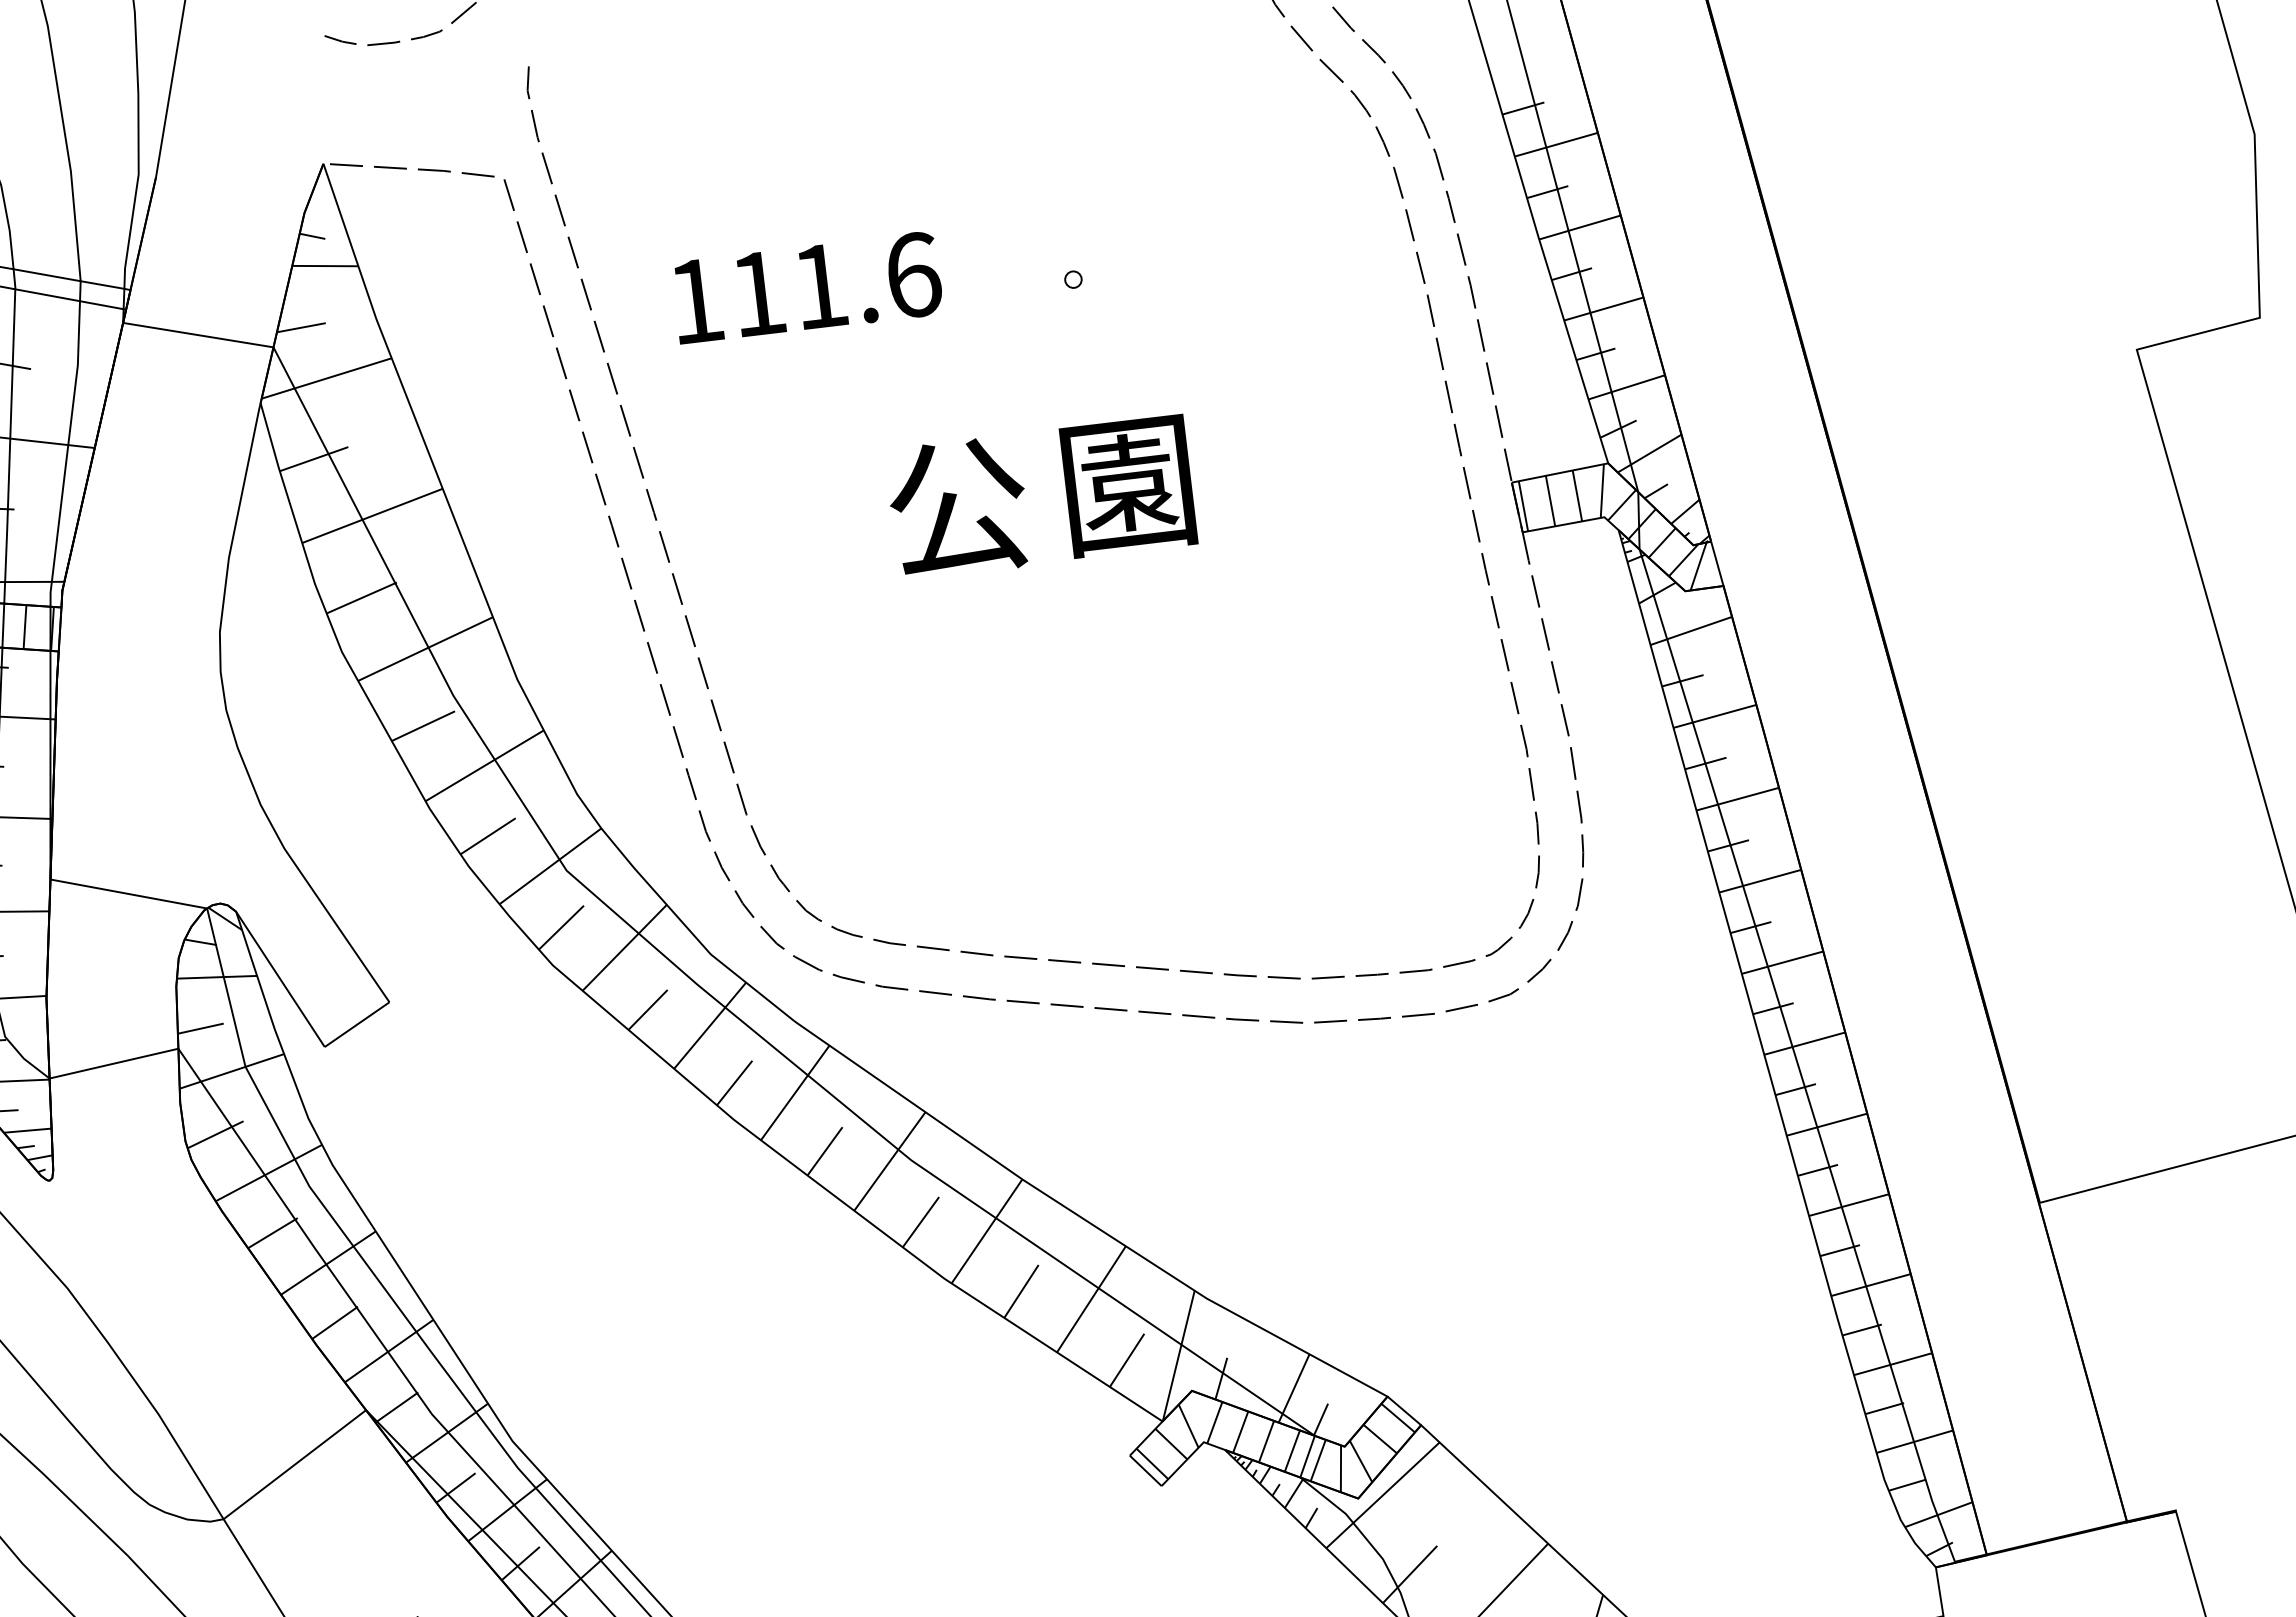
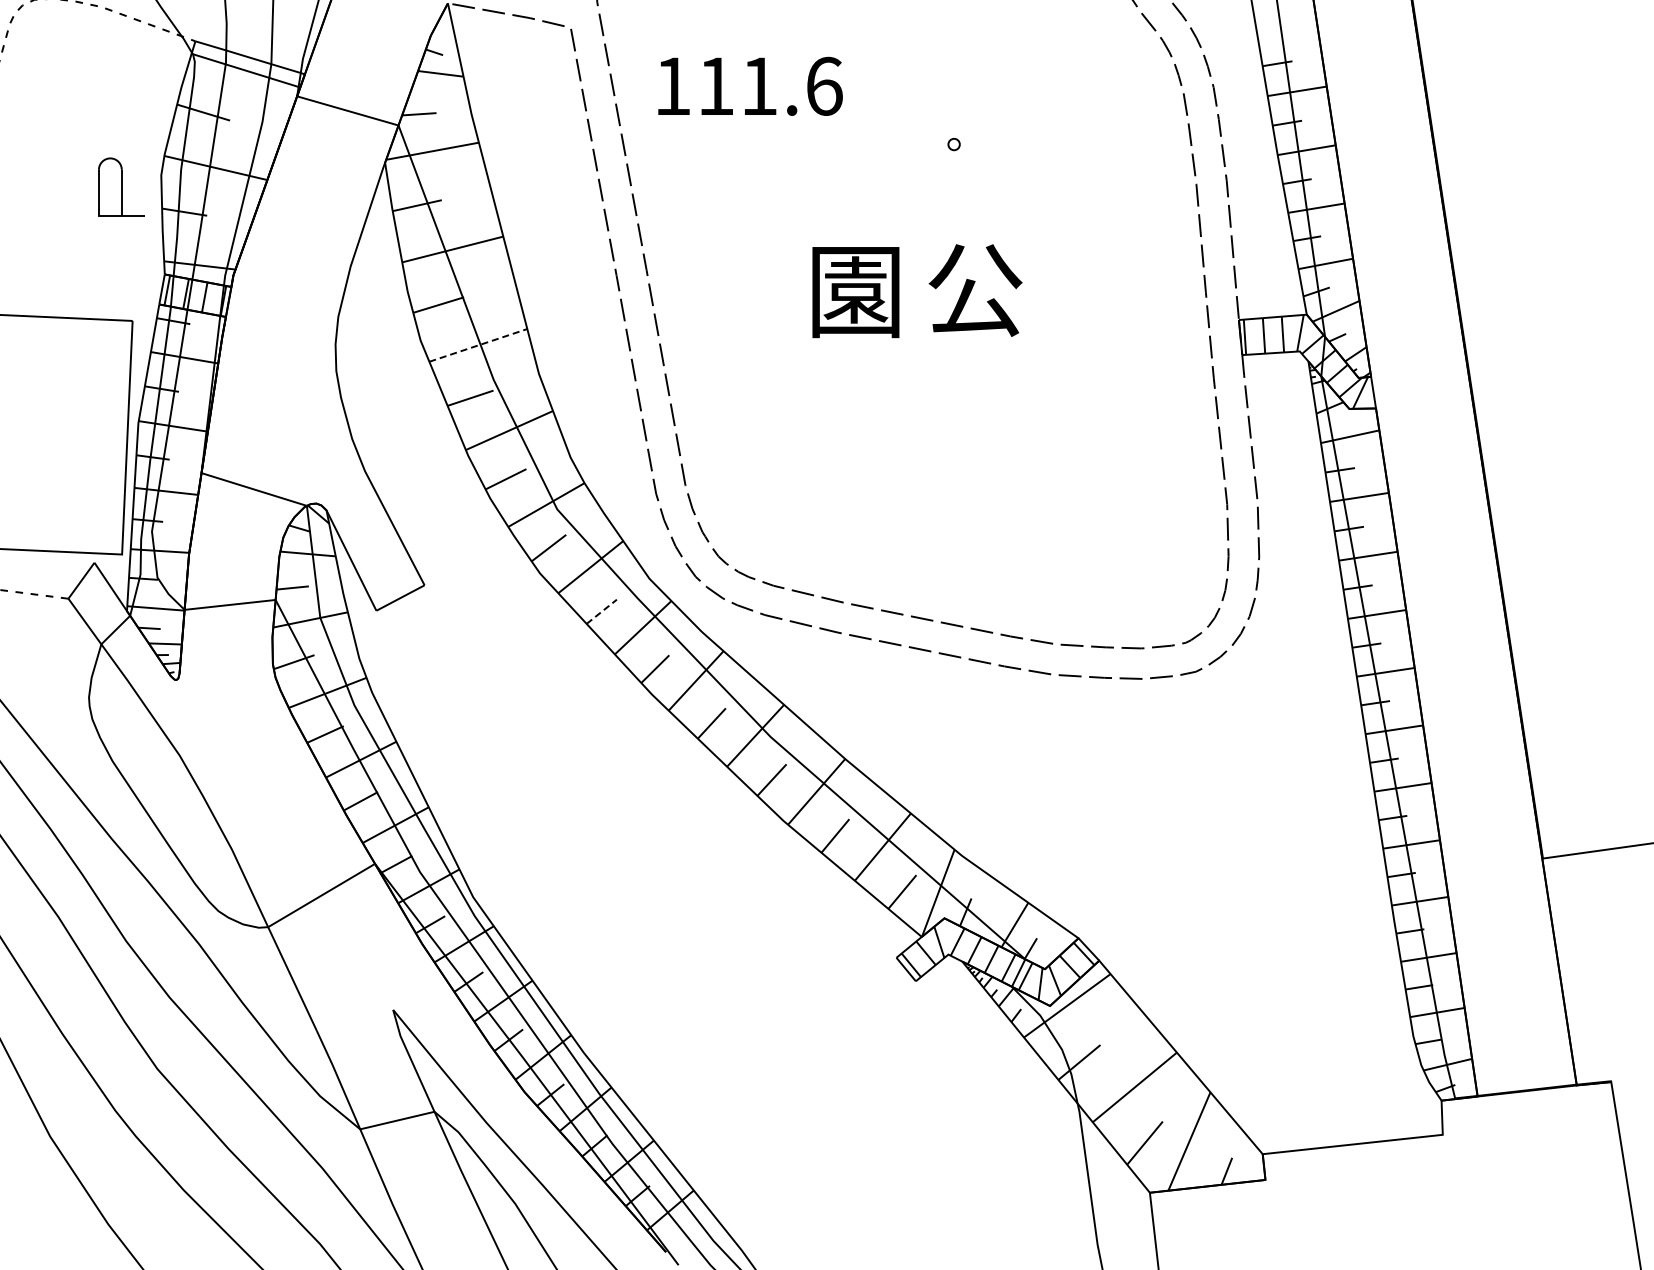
text: (807, 286) -> (750, 85), moved
text: (1129, 485) -> (975, 290), 園 -> 公
text: (958, 507) -> (856, 291), 公 -> 園
line: (425, 649) -> (478, 345), solid -> dashed
line: (649, 1009) -> (602, 611), solid -> dashed

